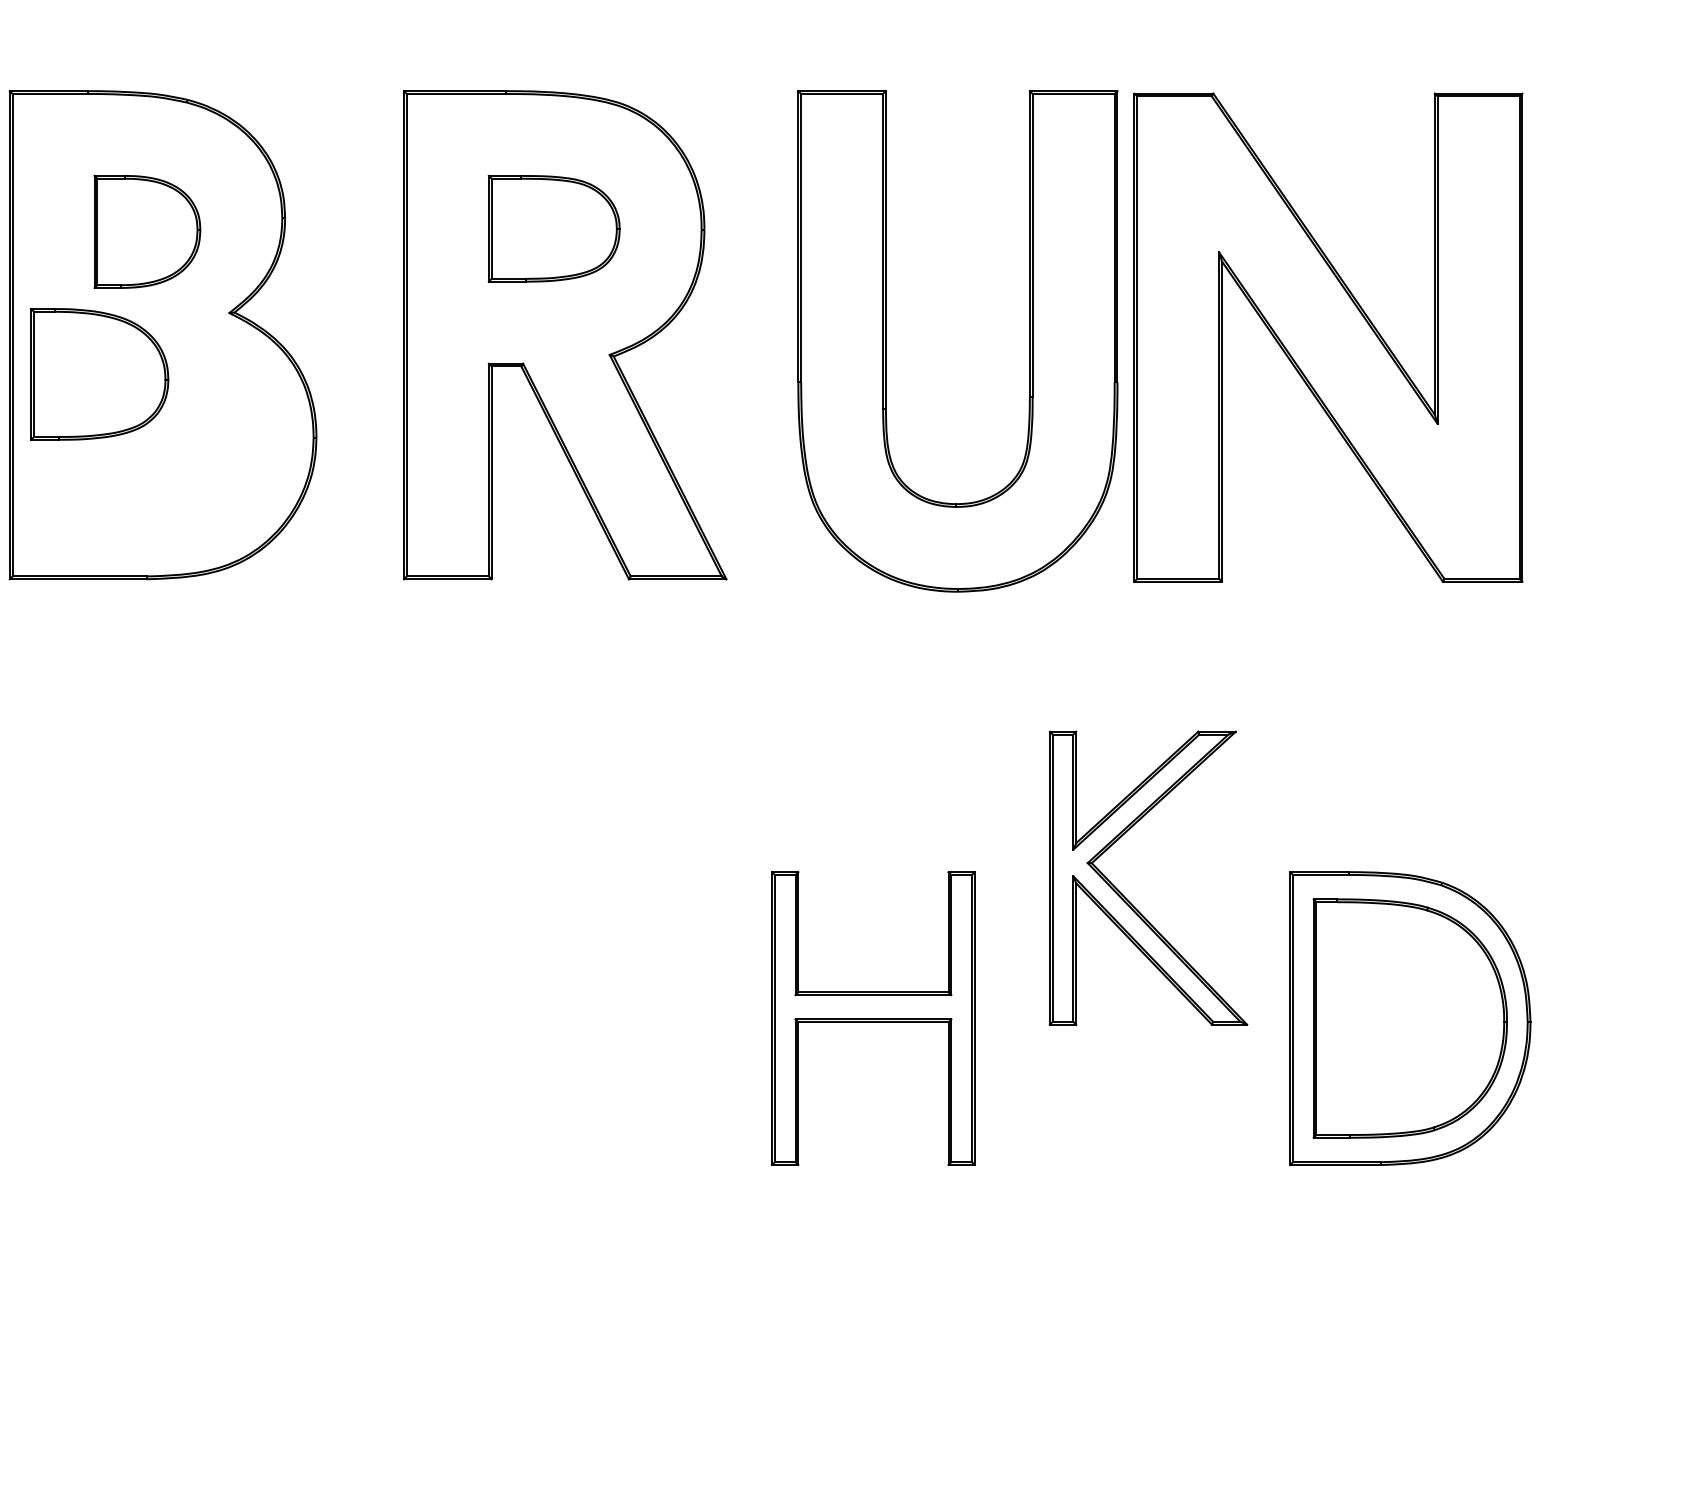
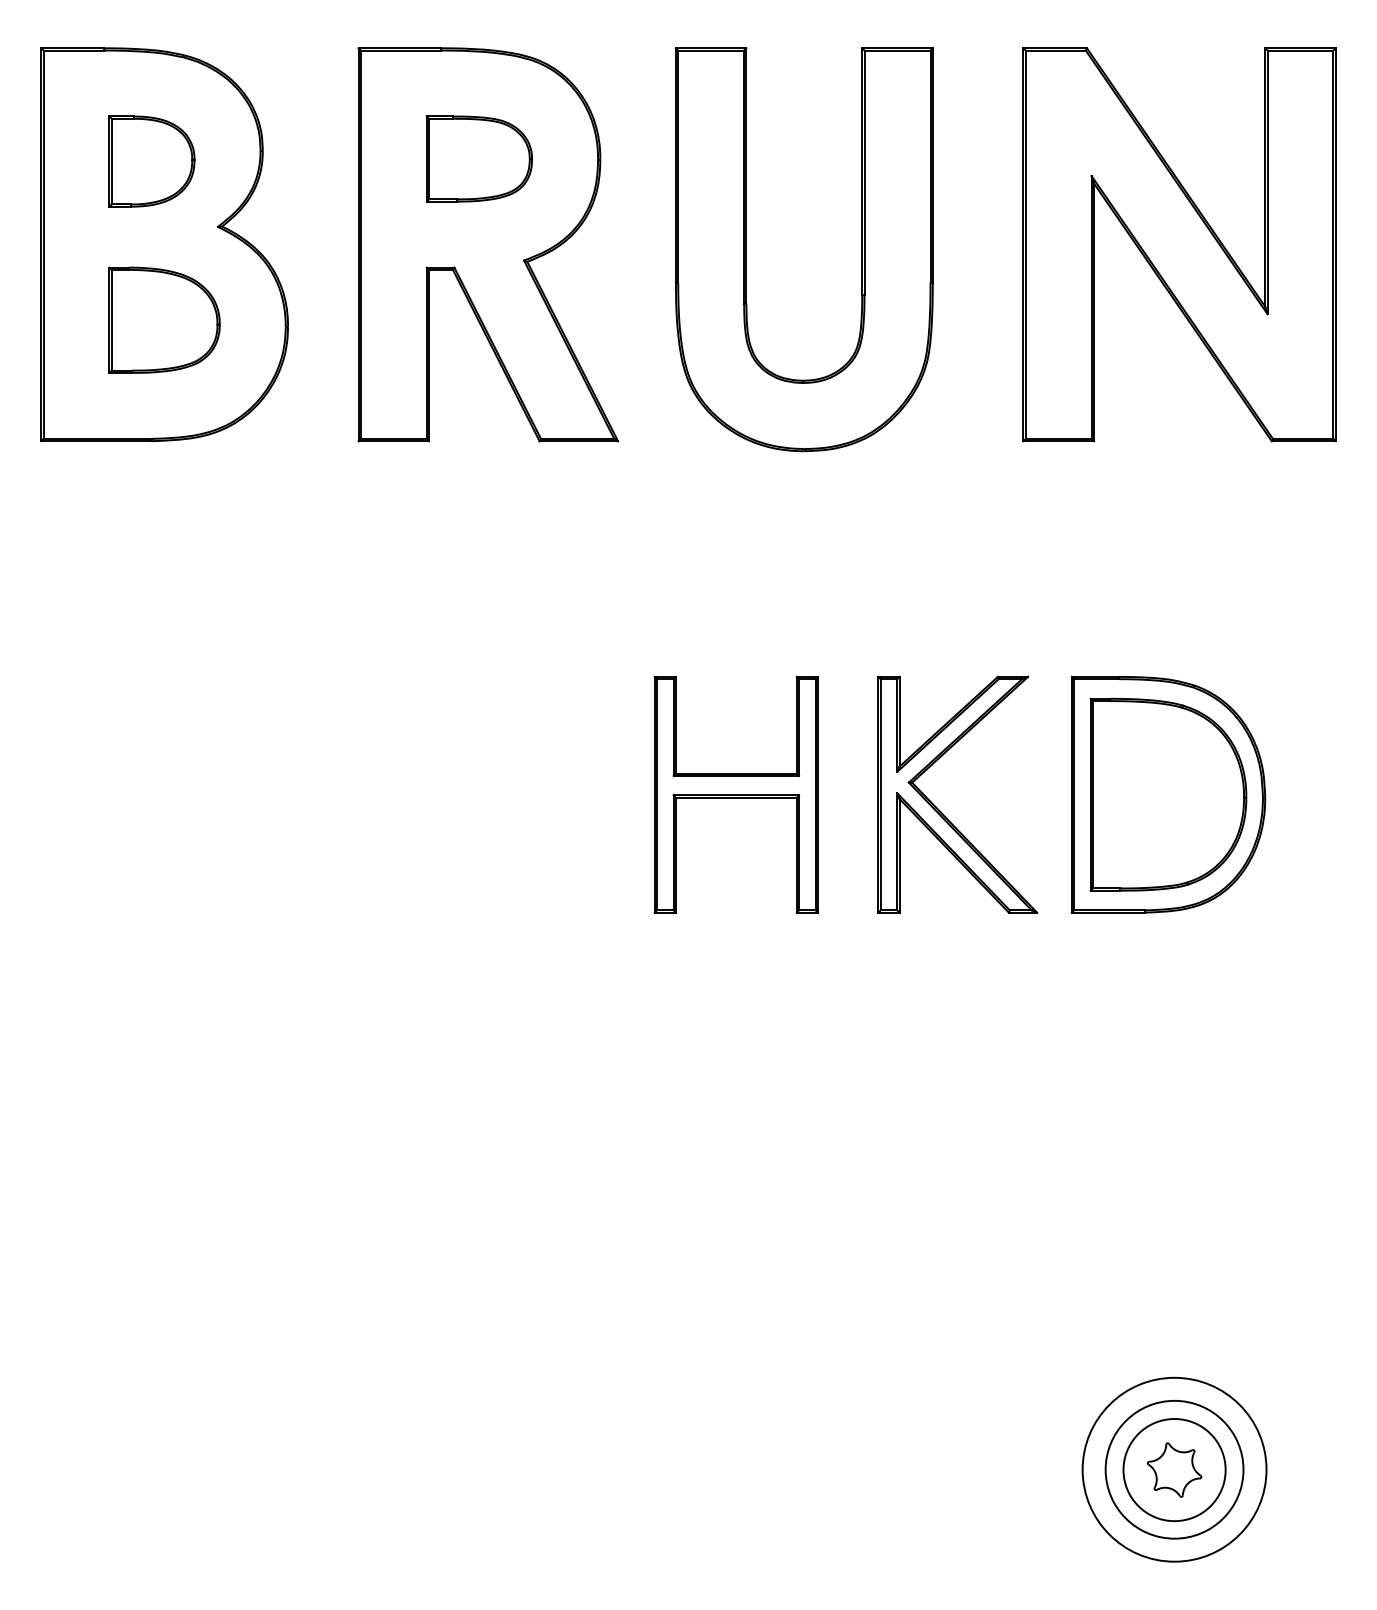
part: (1328, 337) -> (1179, 244), moved
part: (99, 373) -> (164, 319), moved
part: (1127, 897) -> (940, 810), moved

